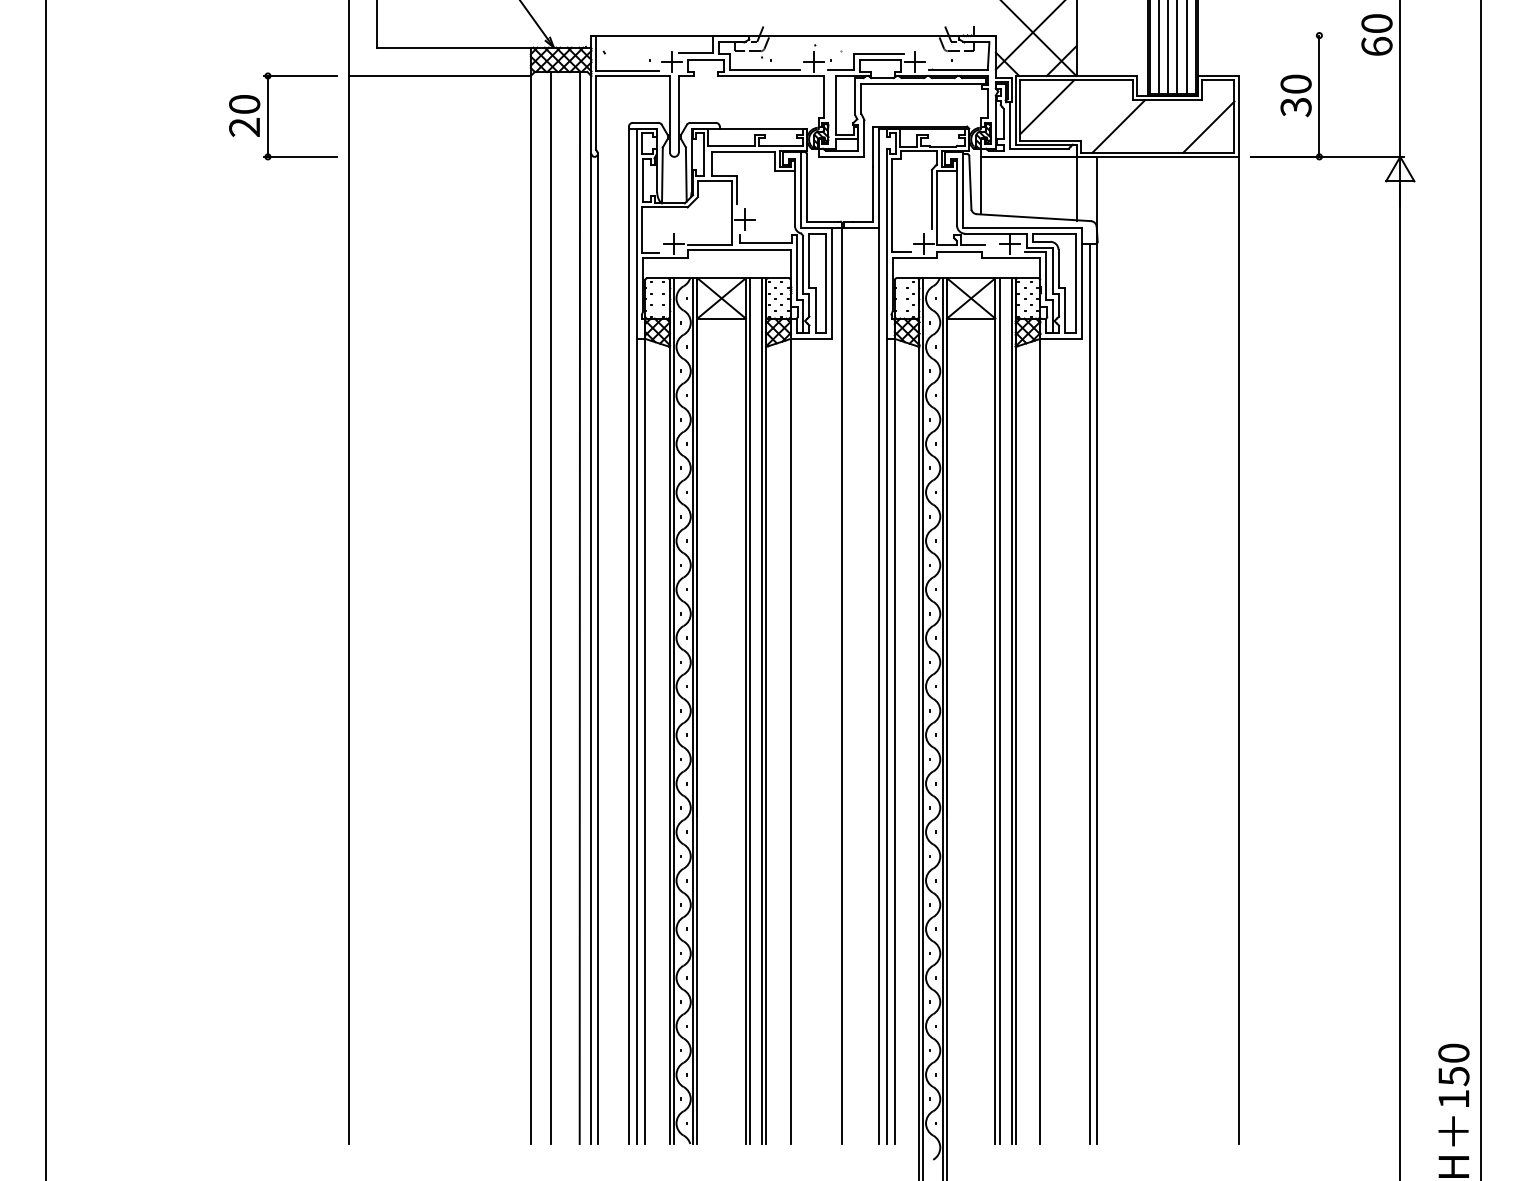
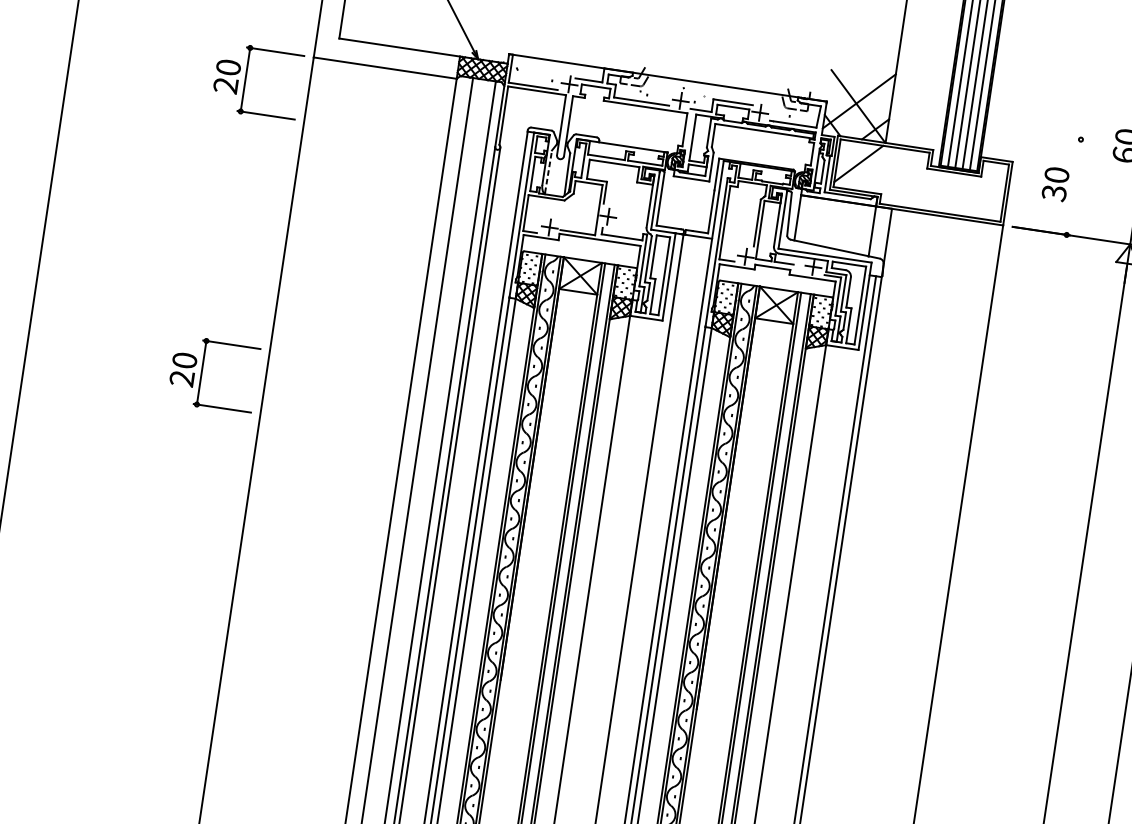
line: (1319, 95) -> (1074, 186), removed
line: (1118, 126) -> (912, 187), removed
line: (1208, 126) -> (983, 198), removed
line: (662, 174) -> (548, 171), solid -> dashed
part: (268, 489) -> (202, 372), added

